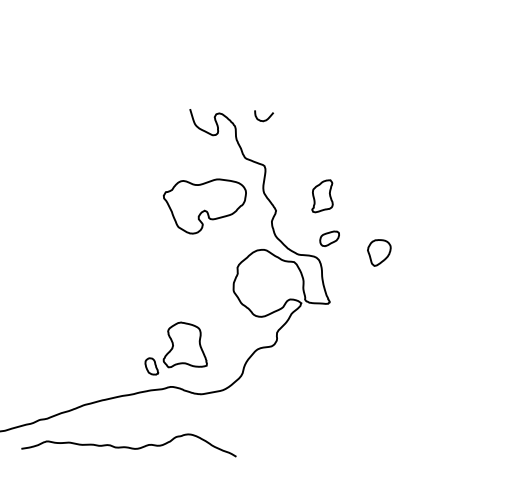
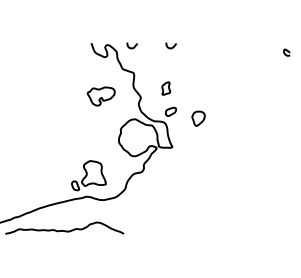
curve: (333, 122) -> (170, 47), added
part: (321, 196) -> (165, 88), size x0.7
part: (202, 206) -> (100, 96), size x0.6

